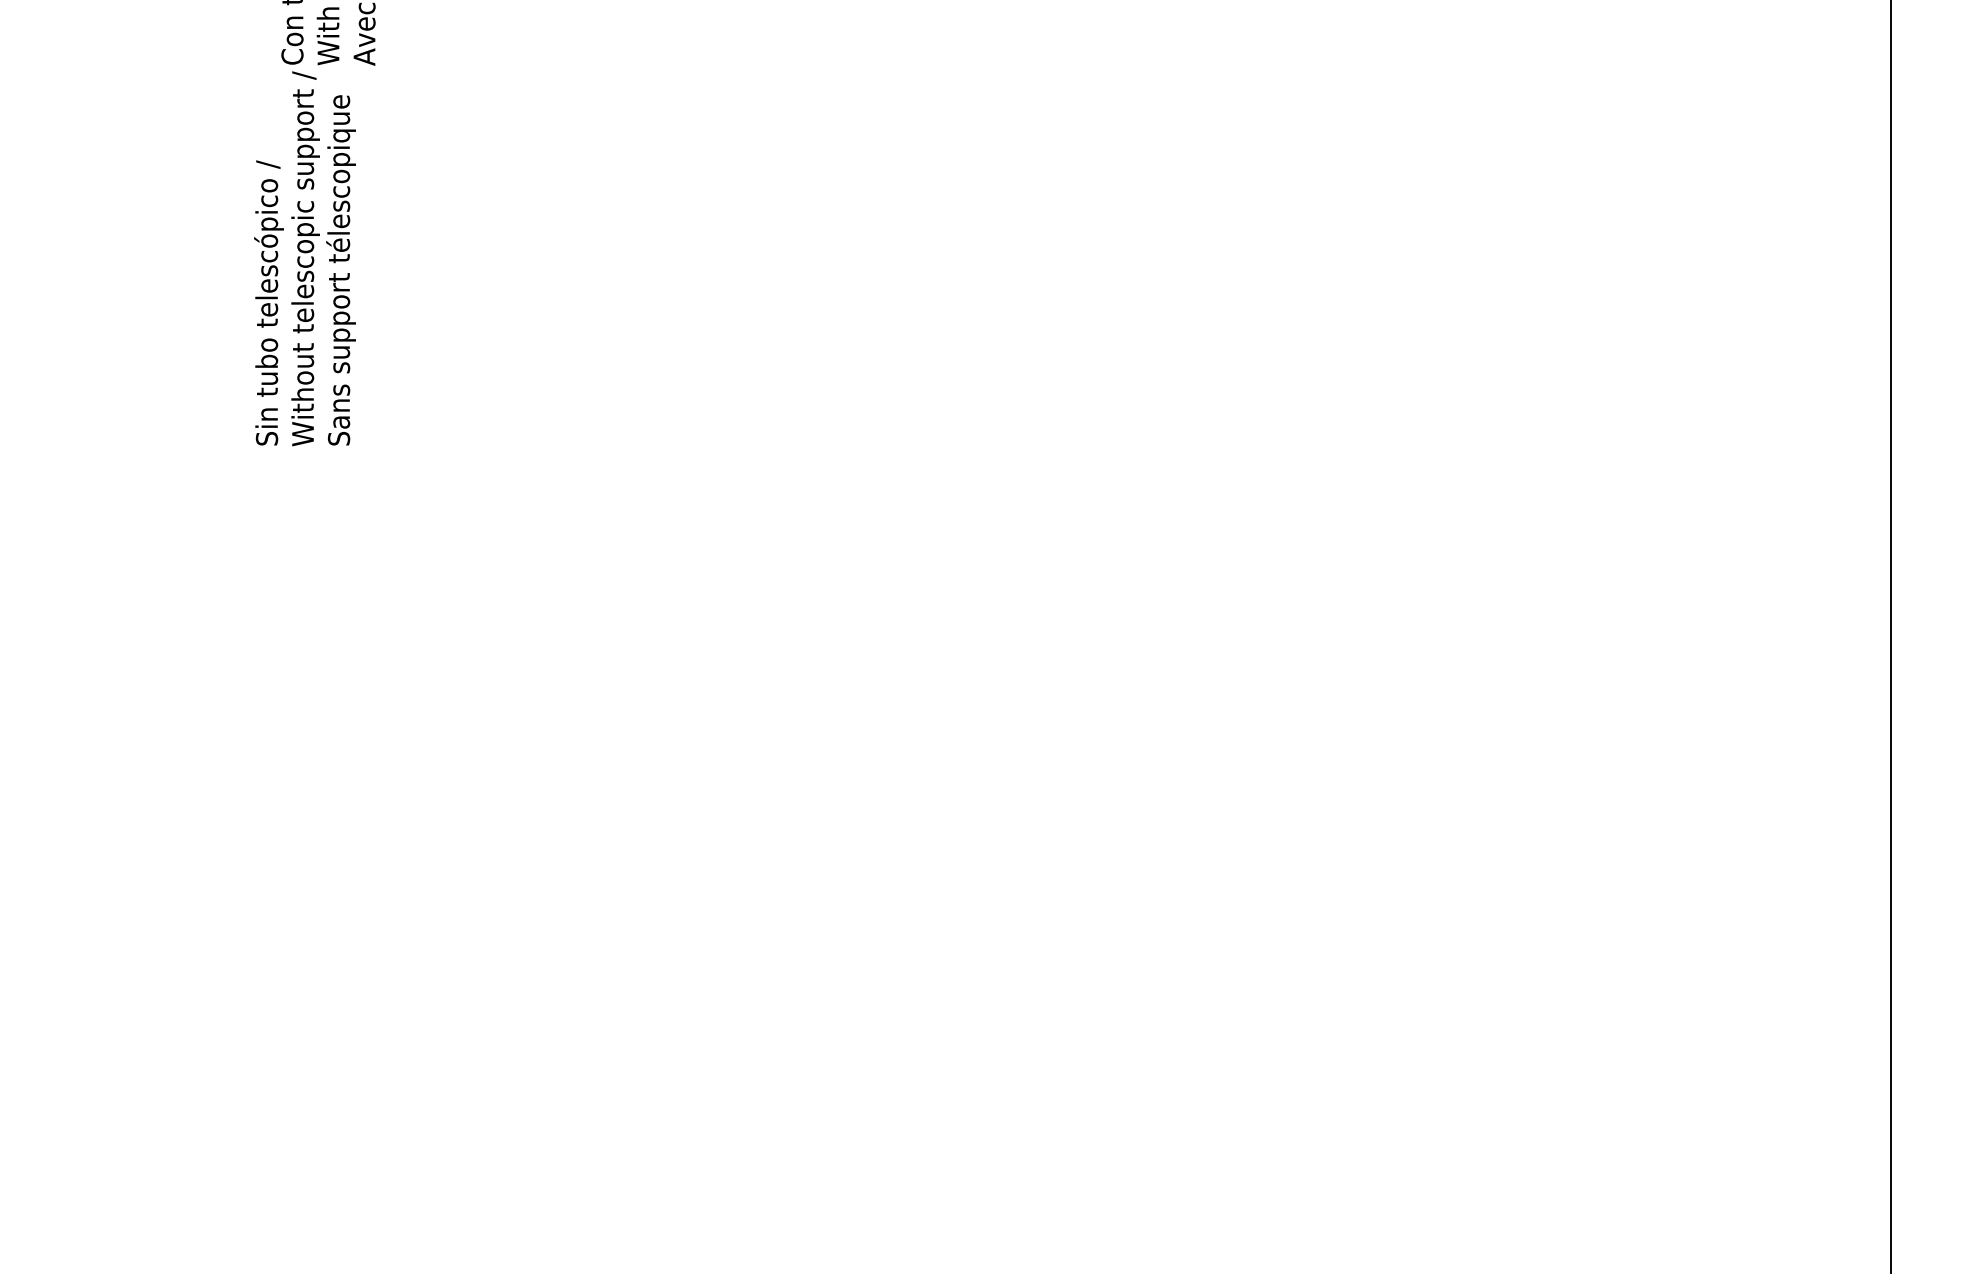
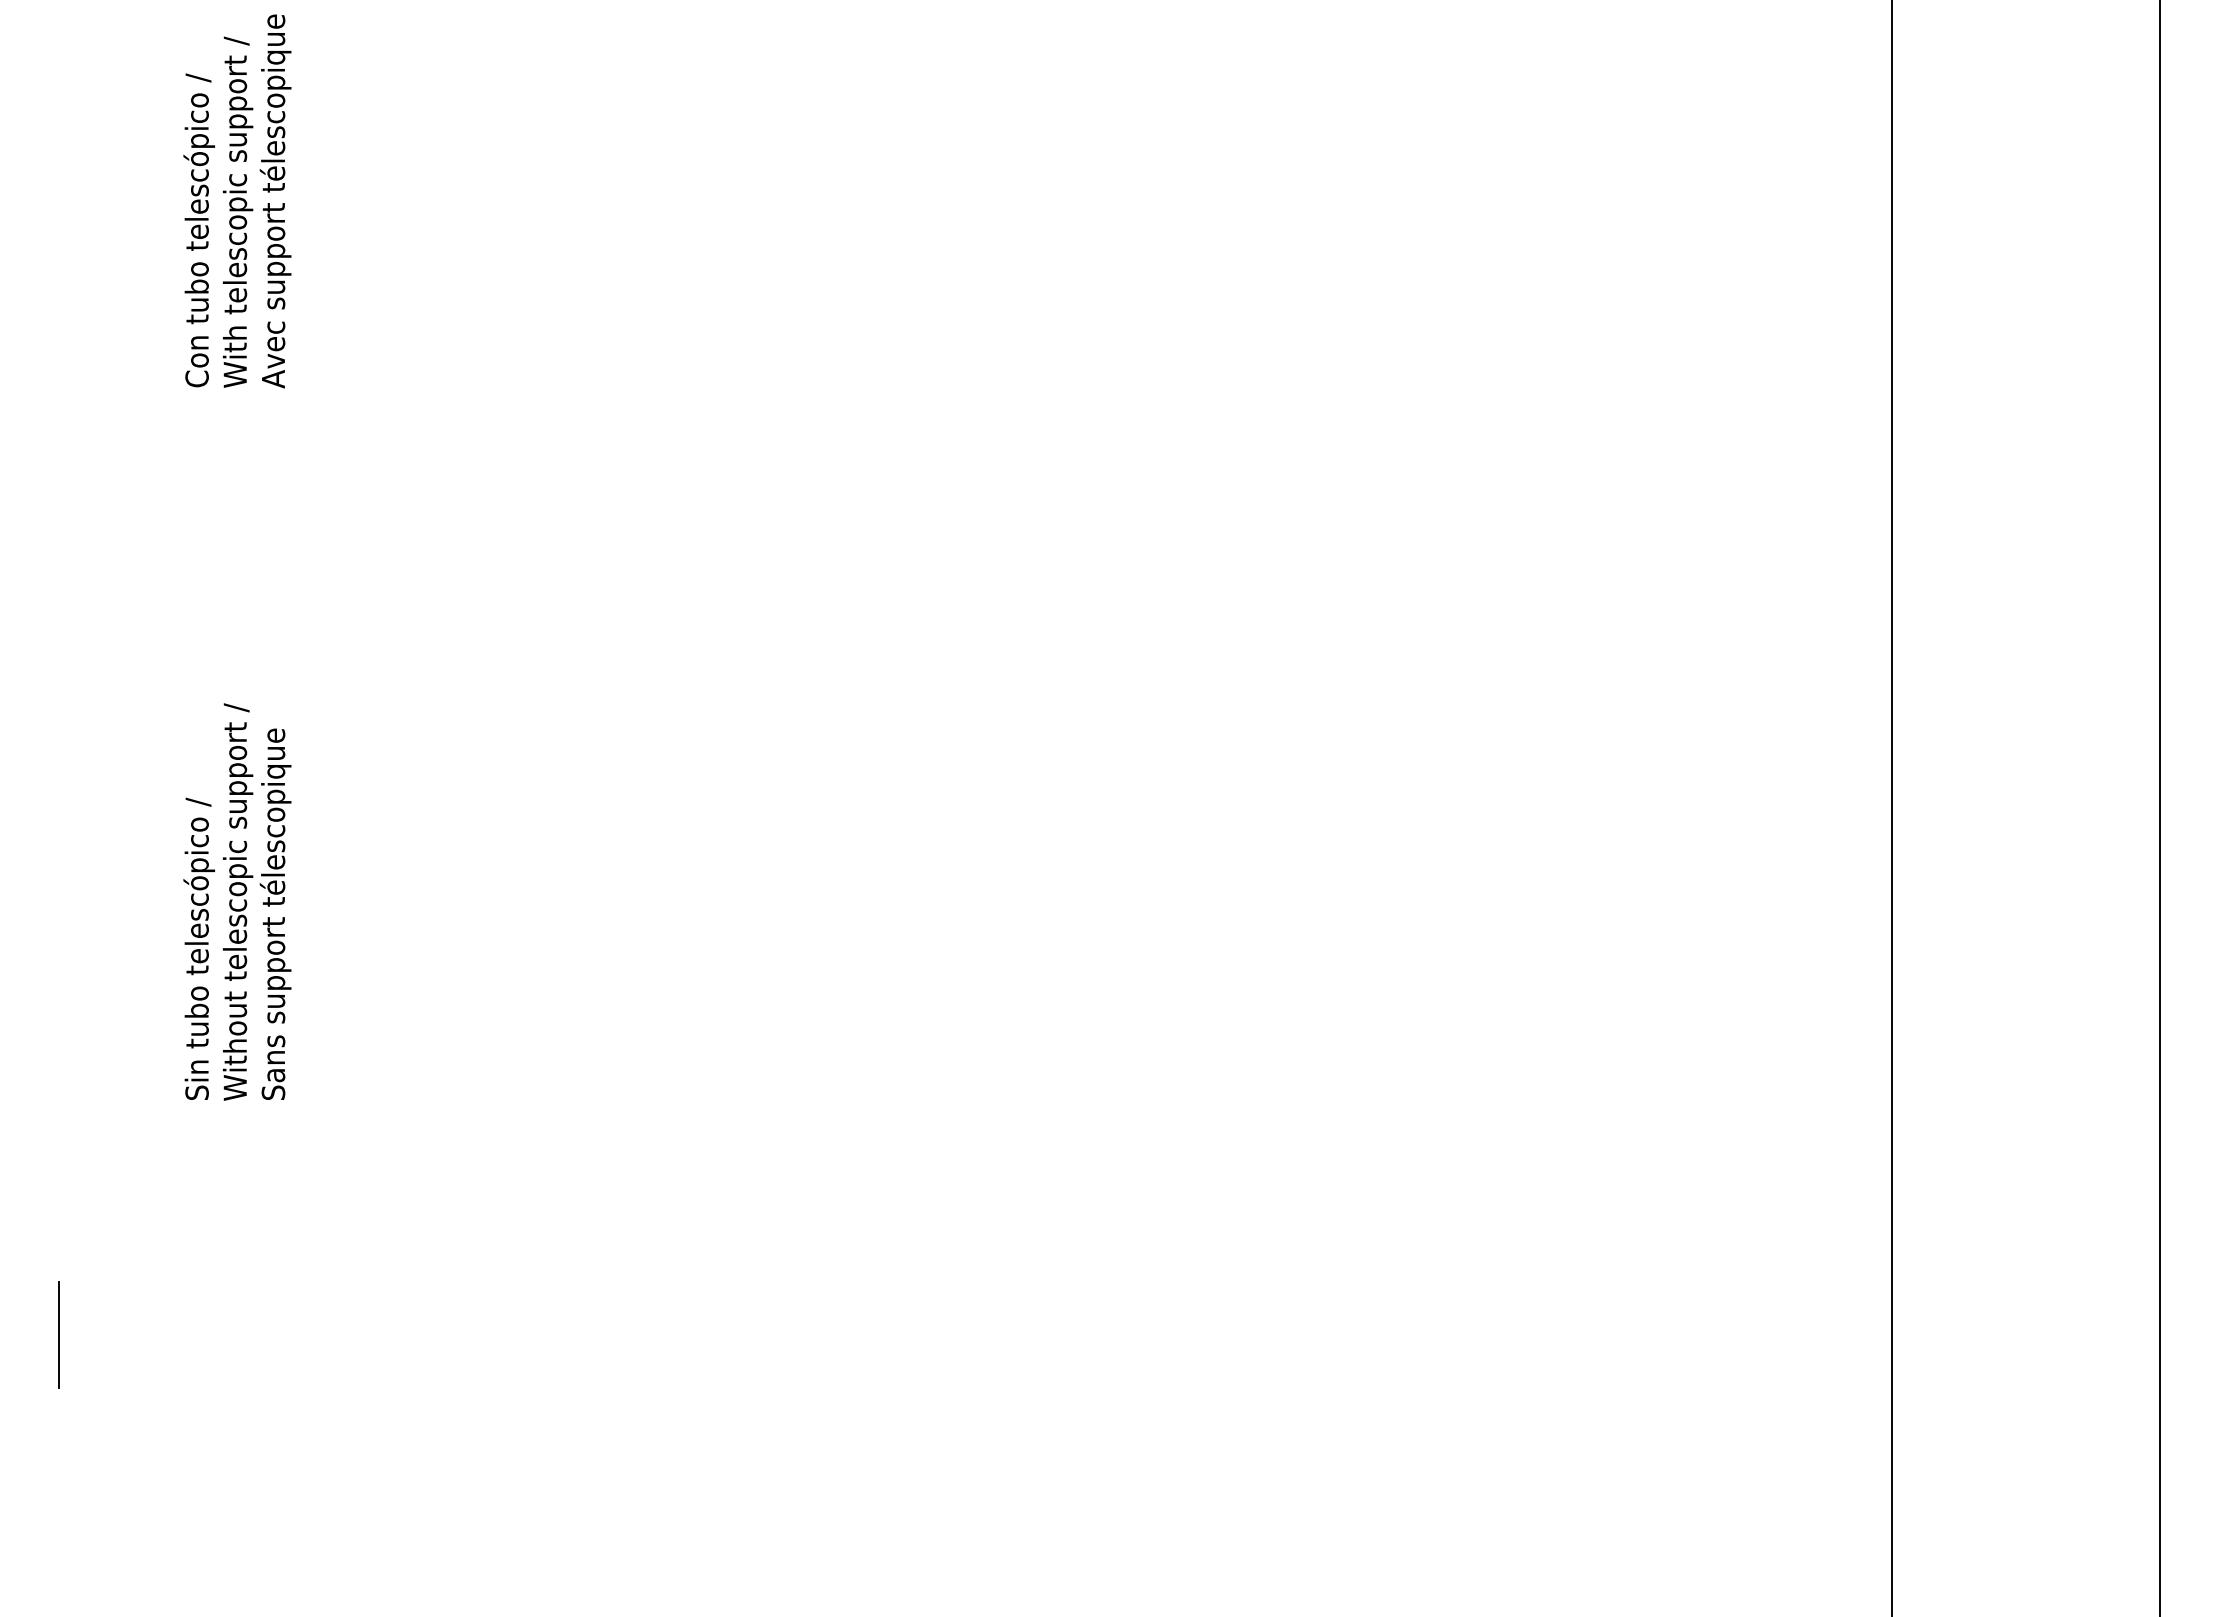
text: (305, 258) -> (237, 901), moved
line: (161, 959) -> (58, 1335), added

